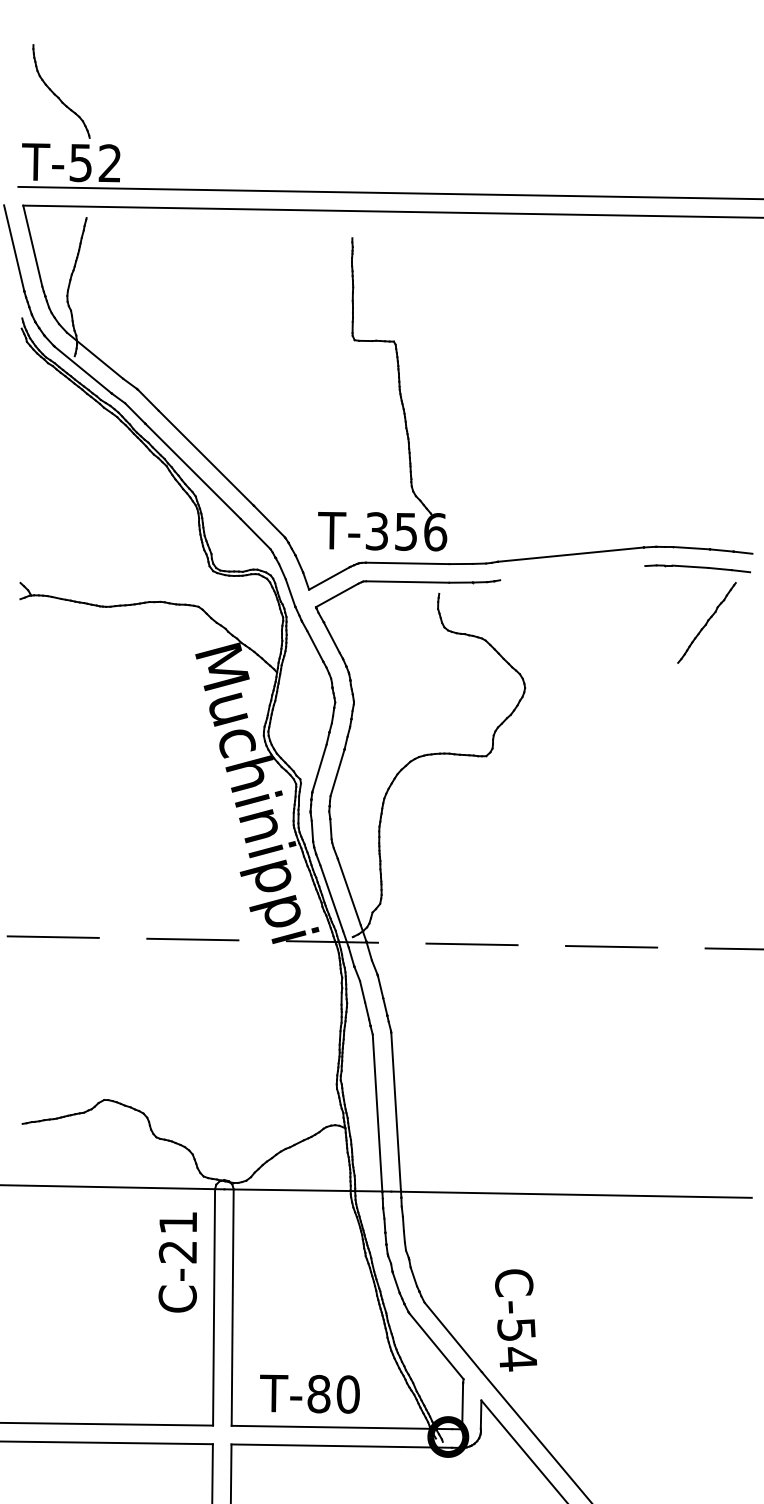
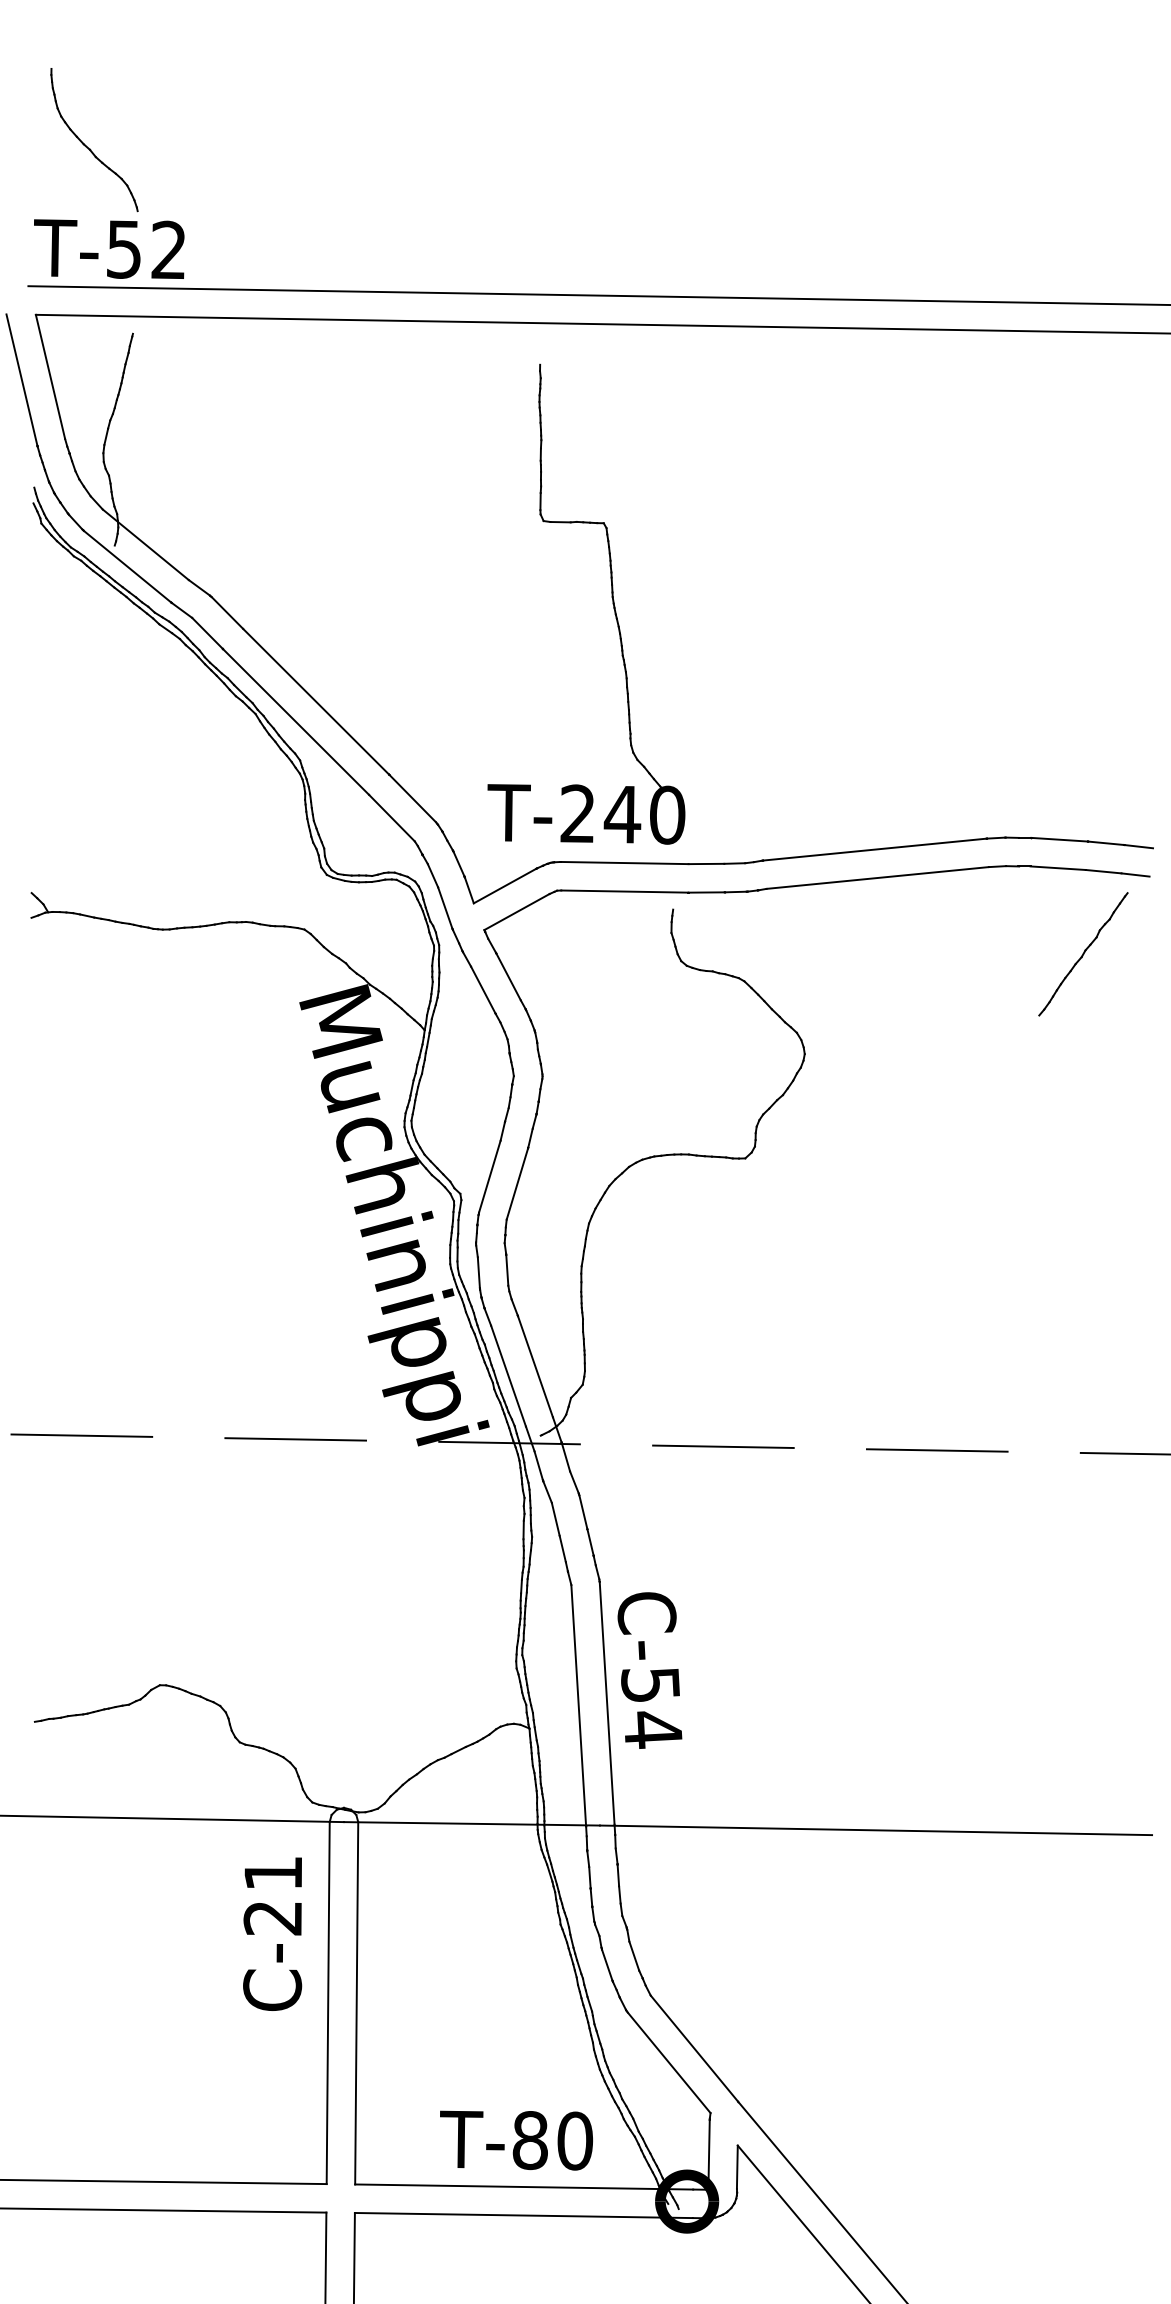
text: (406, 531) -> (623, 814), T-356 -> T-240
line: (572, 573) -> (877, 878), added
text: (516, 1320) -> (650, 1670), moved
text: (309, 1393) -> (515, 2139), moved

